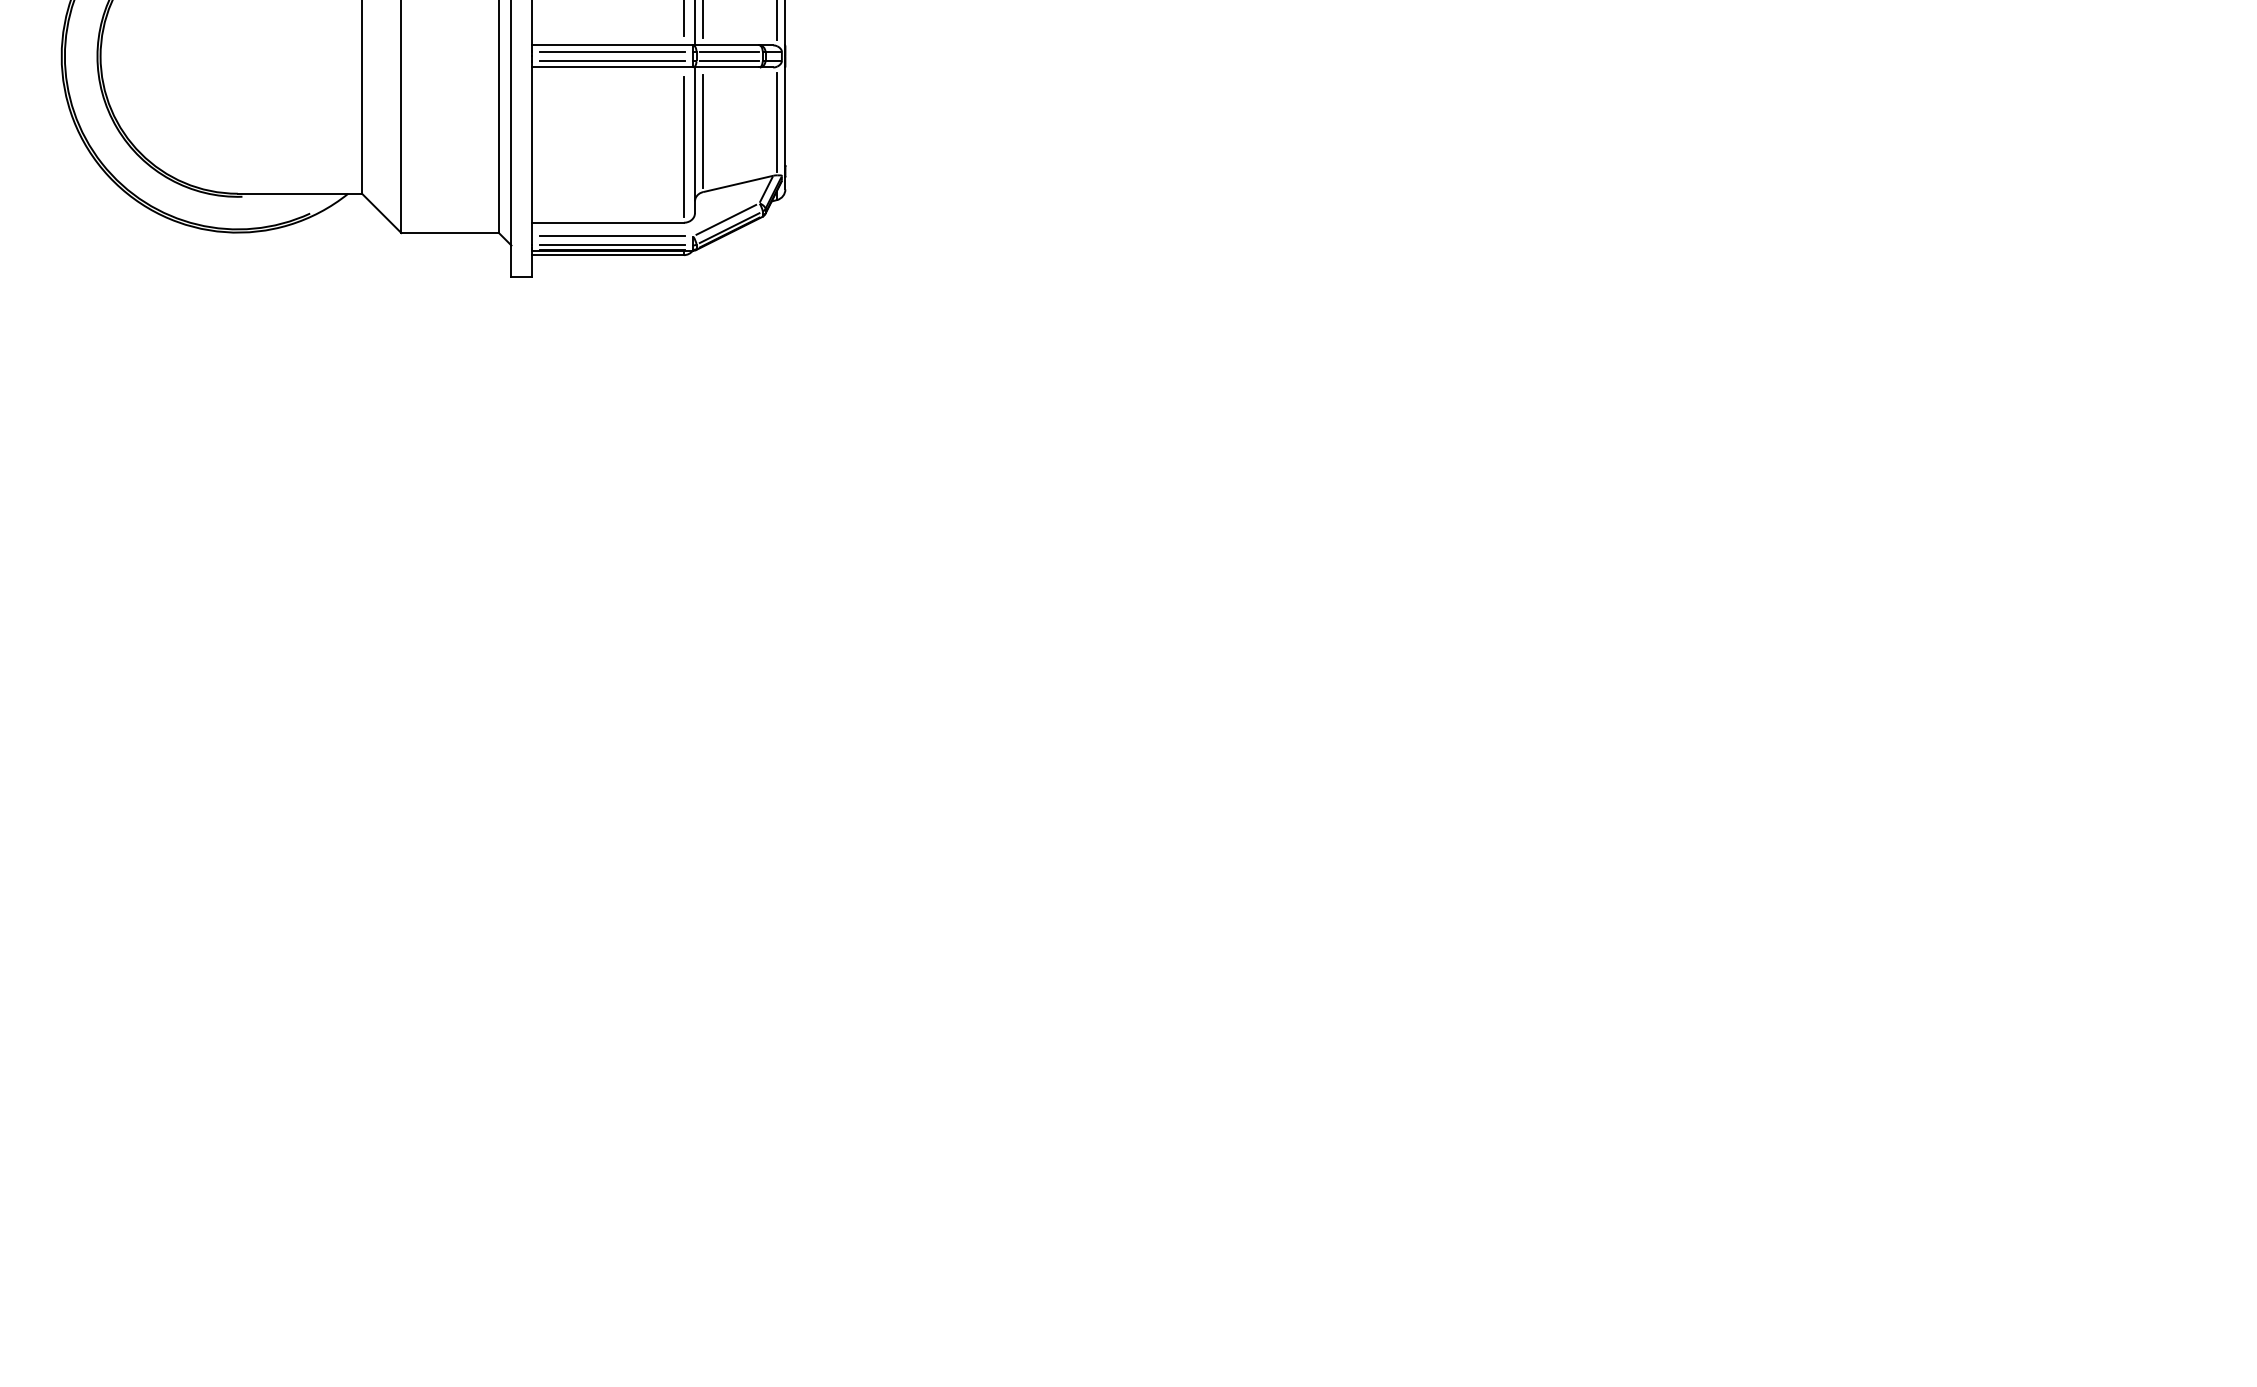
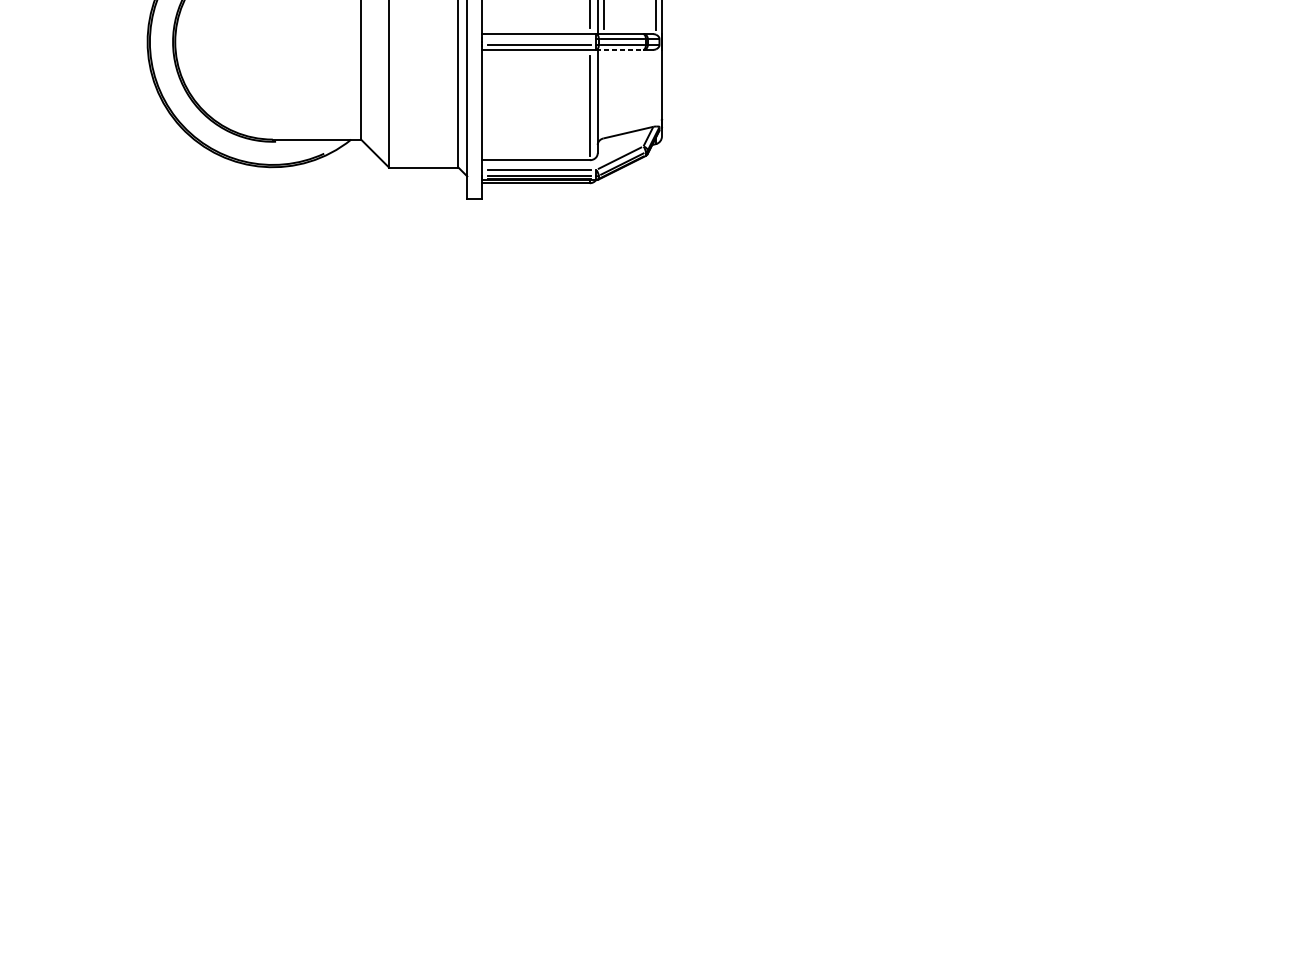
line: (612, 52) -> (539, 39), removed
line: (726, 67) -> (620, 49), solid -> dashed
line: (777, 122) -> (656, 88), removed
line: (703, 130) -> (603, 94), removed

